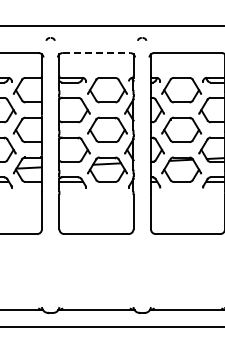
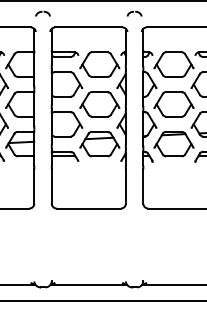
part: (50, 38) -> (42, 12), size x1.67
part: (141, 38) -> (133, 12), size x1.67
line: (96, 53) -> (88, 27), dashed -> solid

